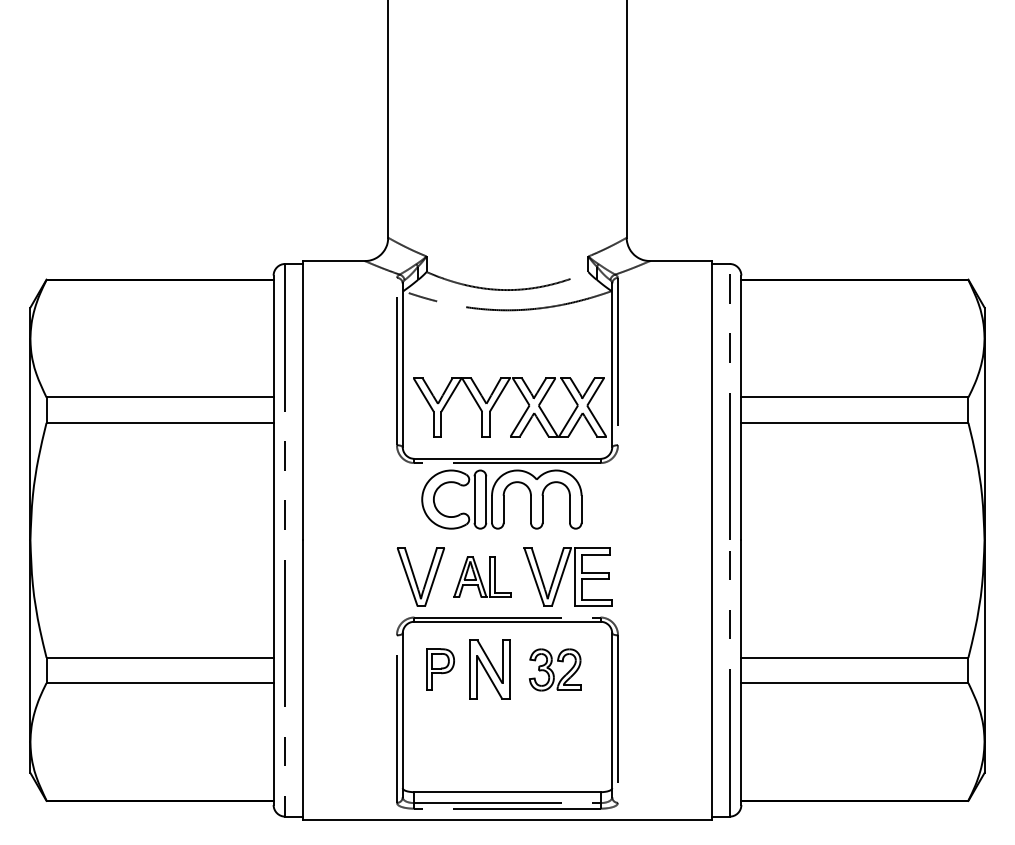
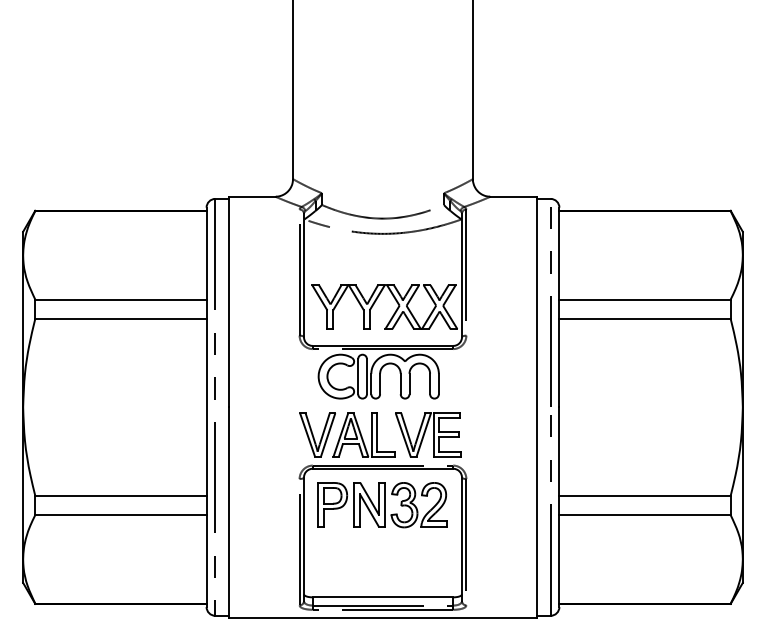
part: (482, 576) -> (364, 434), size x1.43
part: (440, 669) -> (332, 504), size x1.43
part: (555, 669) -> (419, 504), size x1.43

